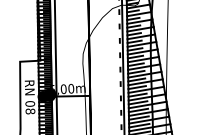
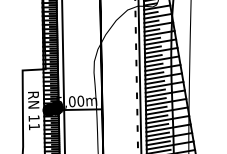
text: (29, 107) -> (33, 122), 08 -> 11

